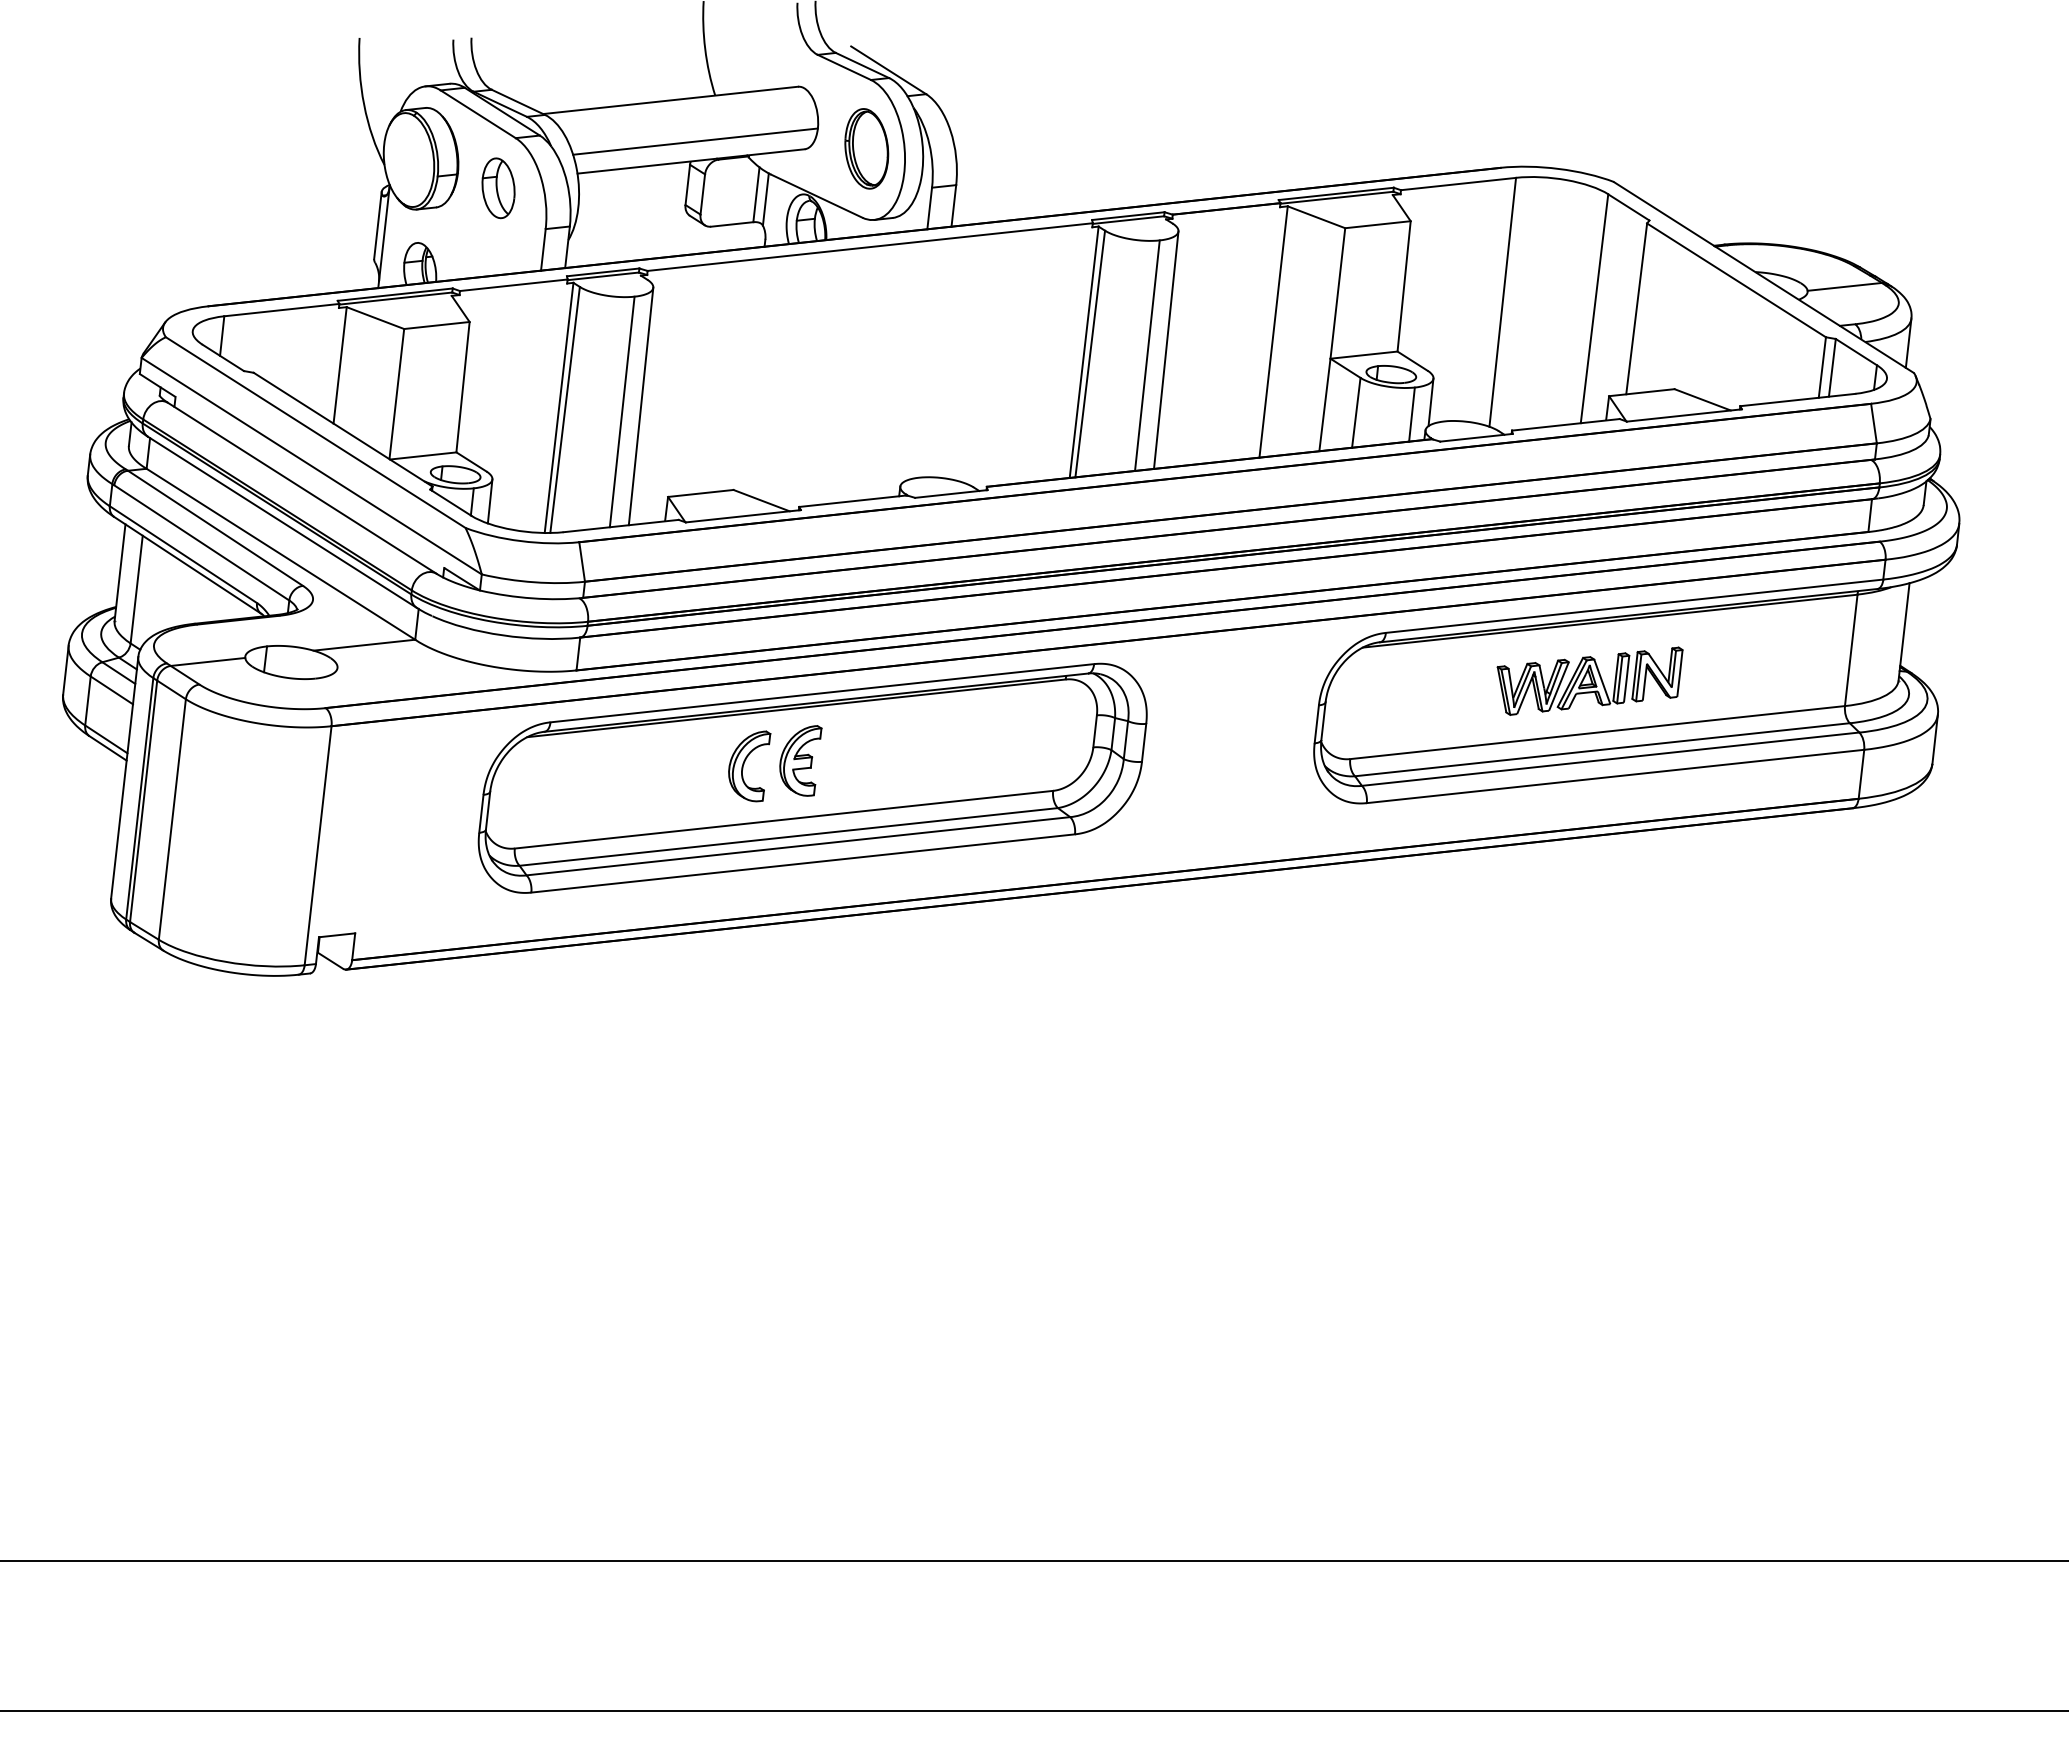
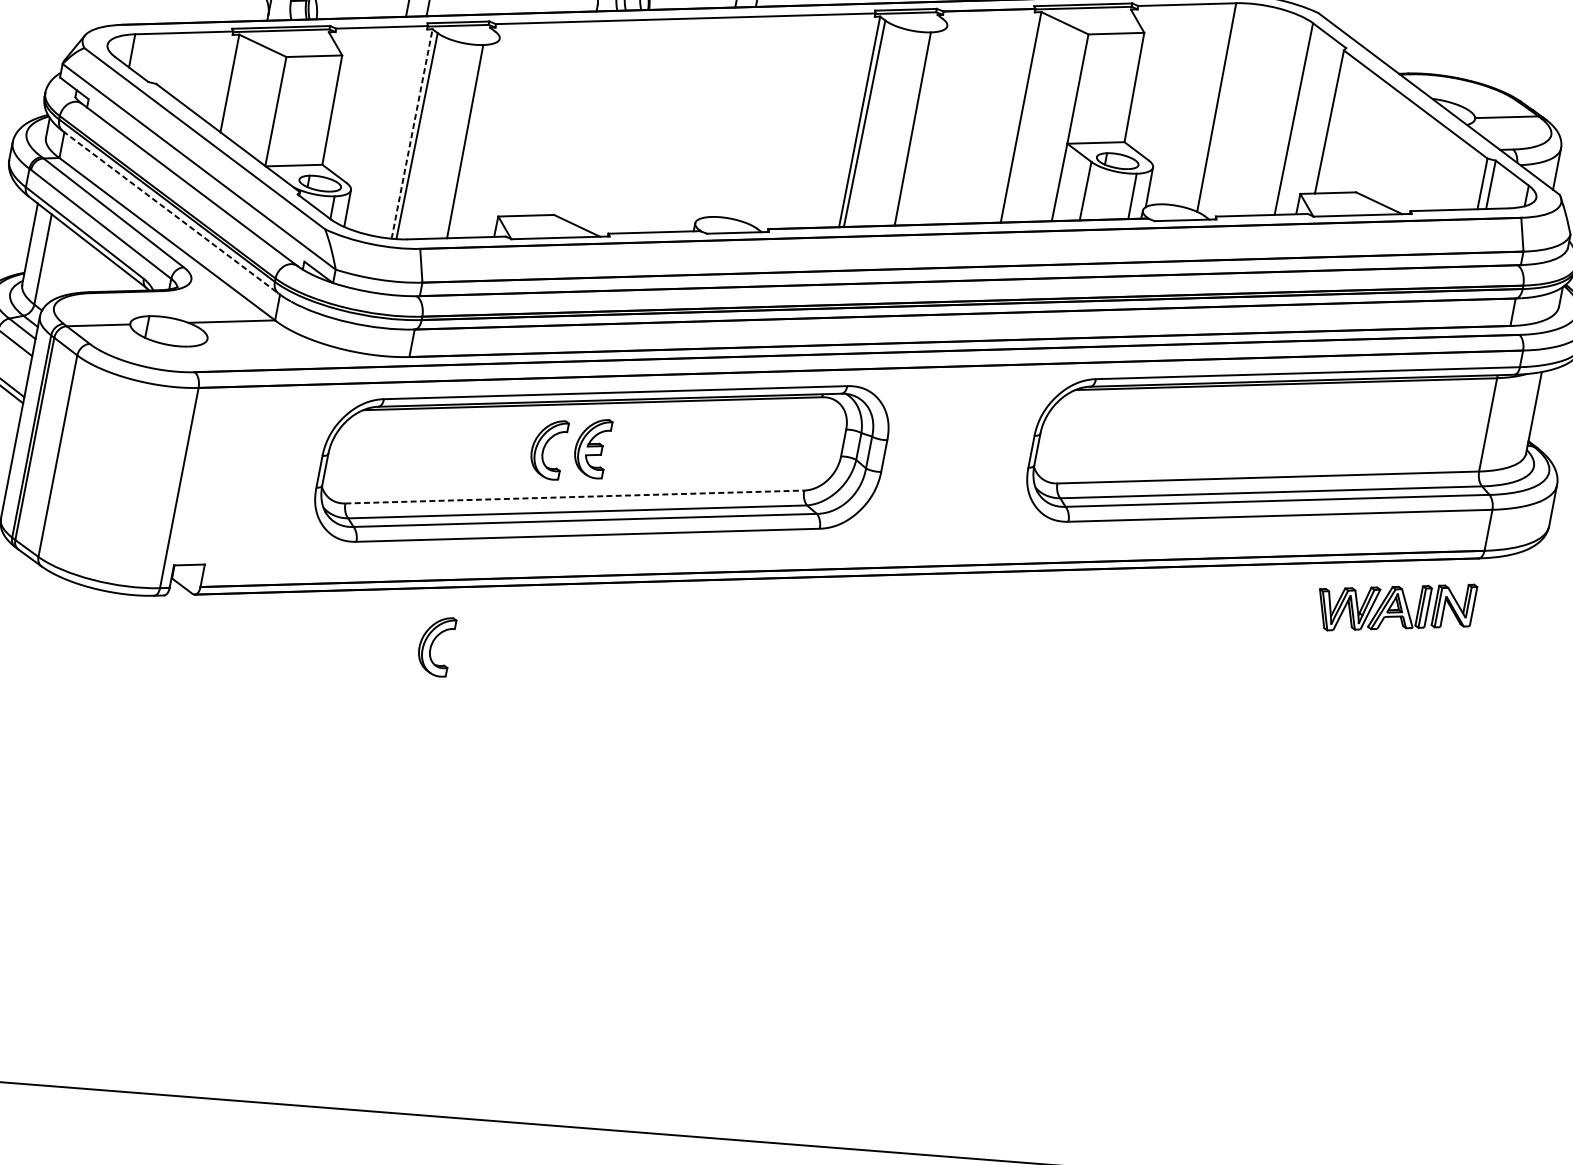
line: (1166, 349) -> (929, 125), removed
line: (640, 406) -> (481, 138), removed
line: (559, 407) -> (412, 133), solid -> dashed
line: (283, 522) -> (171, 212), solid -> dashed
part: (1589, 680) -> (1396, 606), moved
line: (783, 819) -> (574, 496), solid -> dashed
part: (635, 1008) -> (436, 646), added

